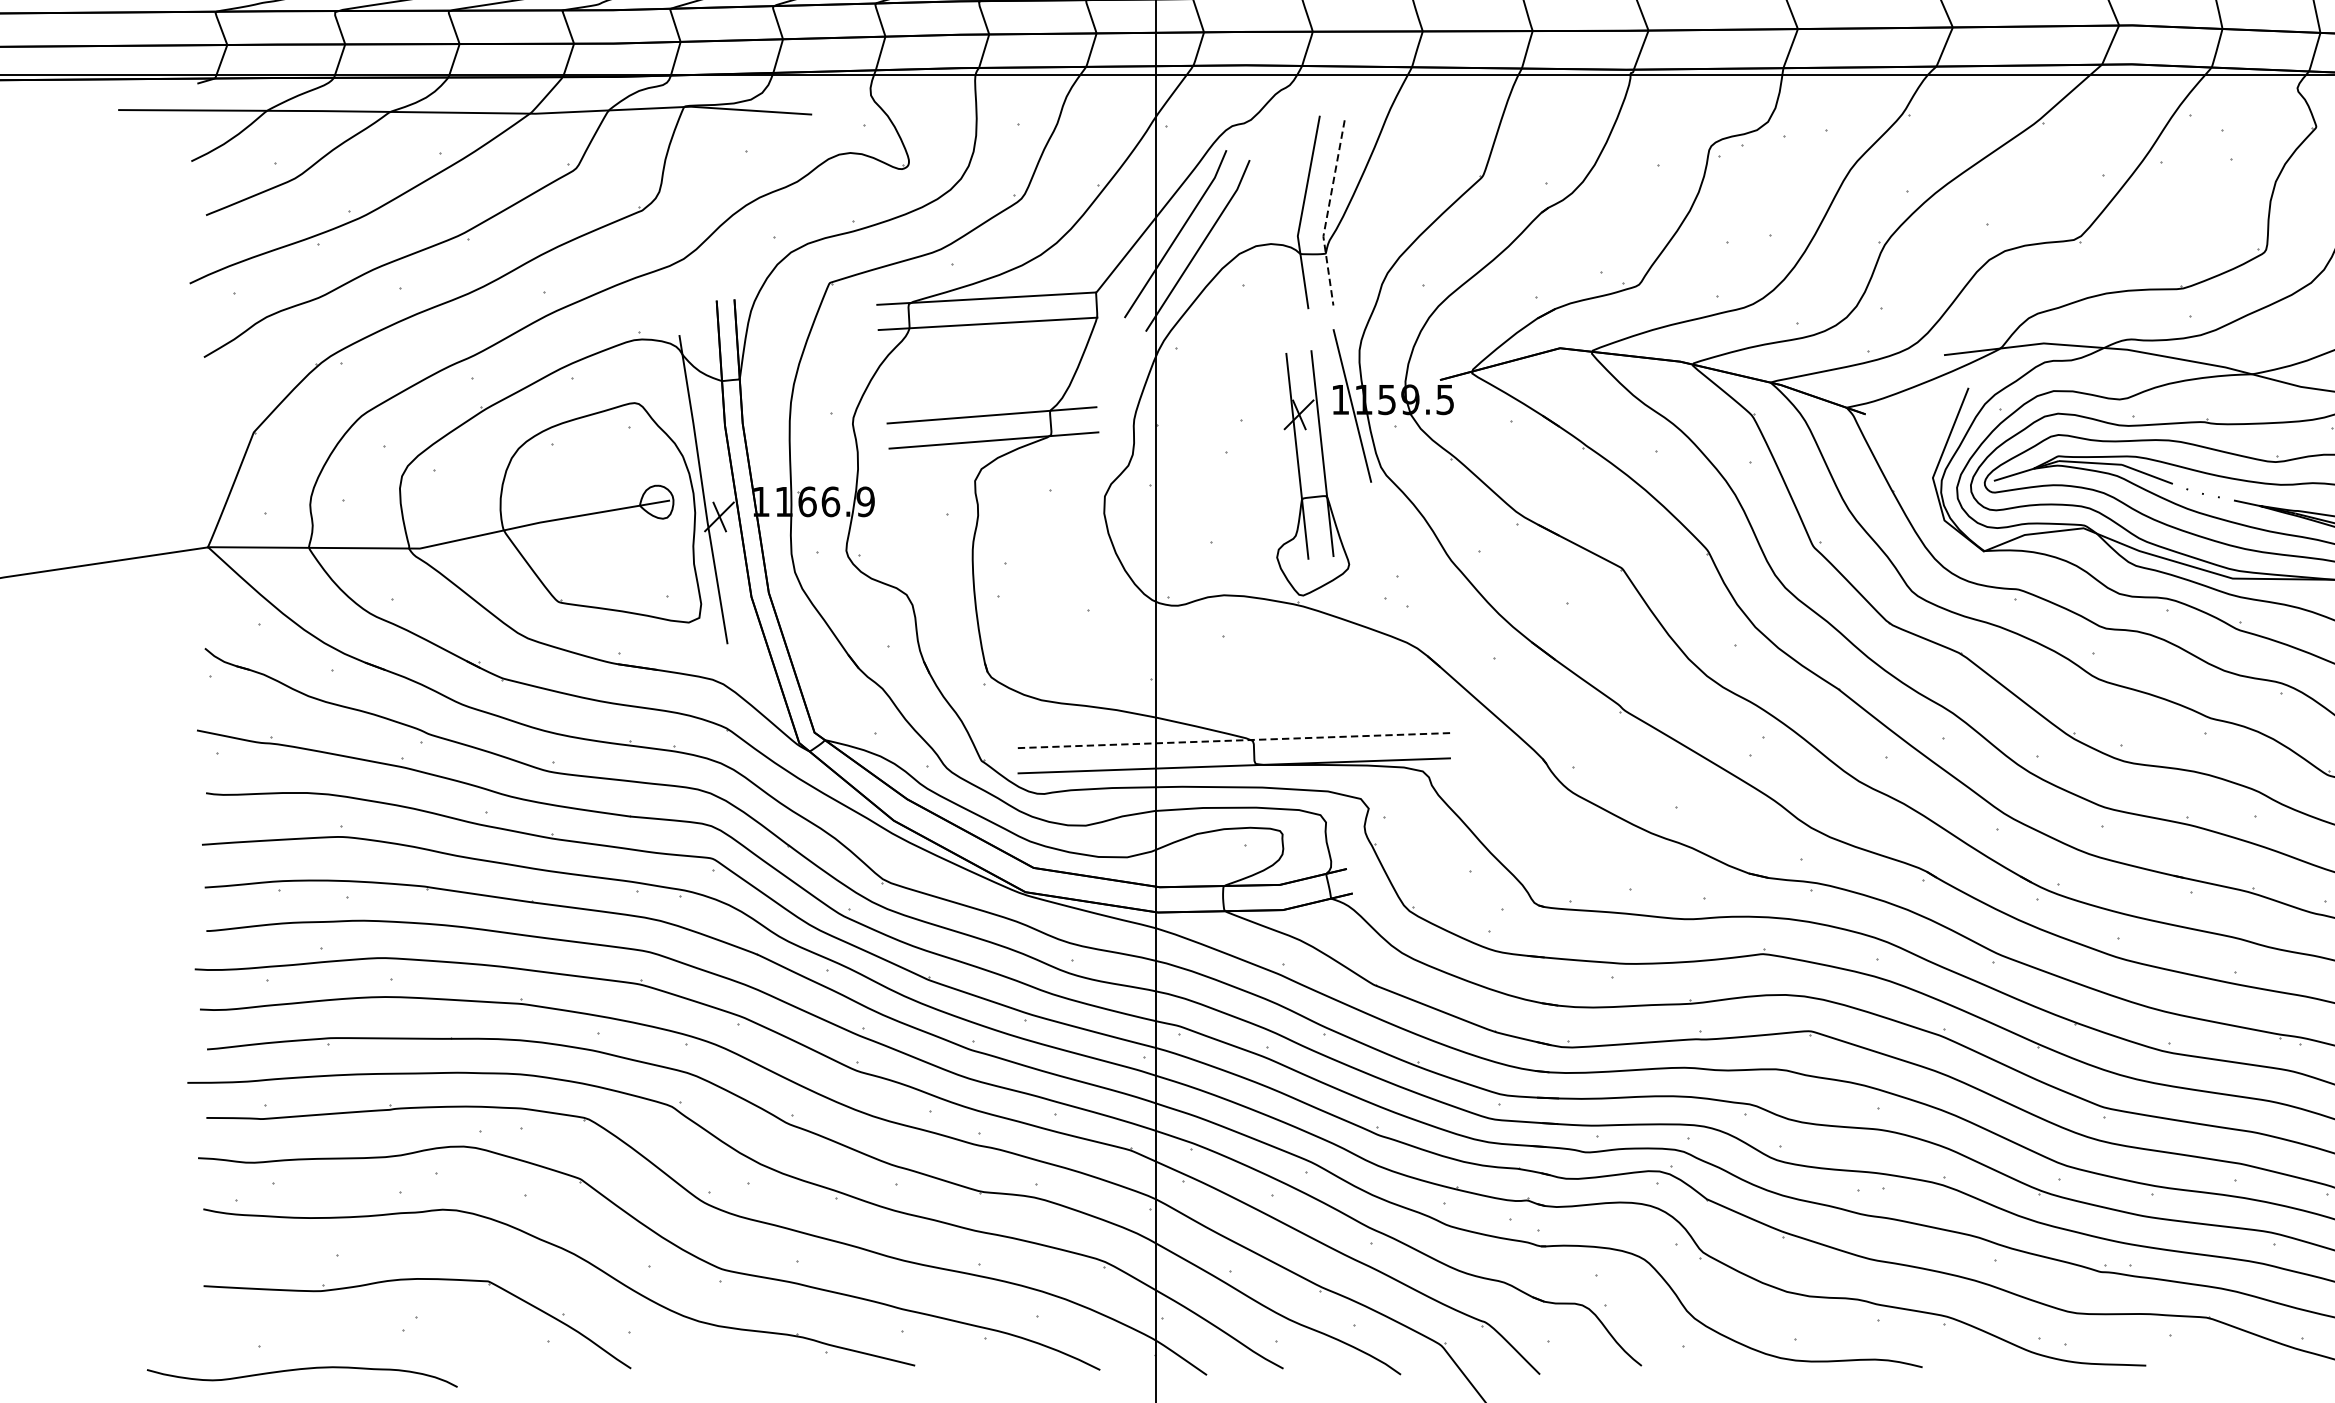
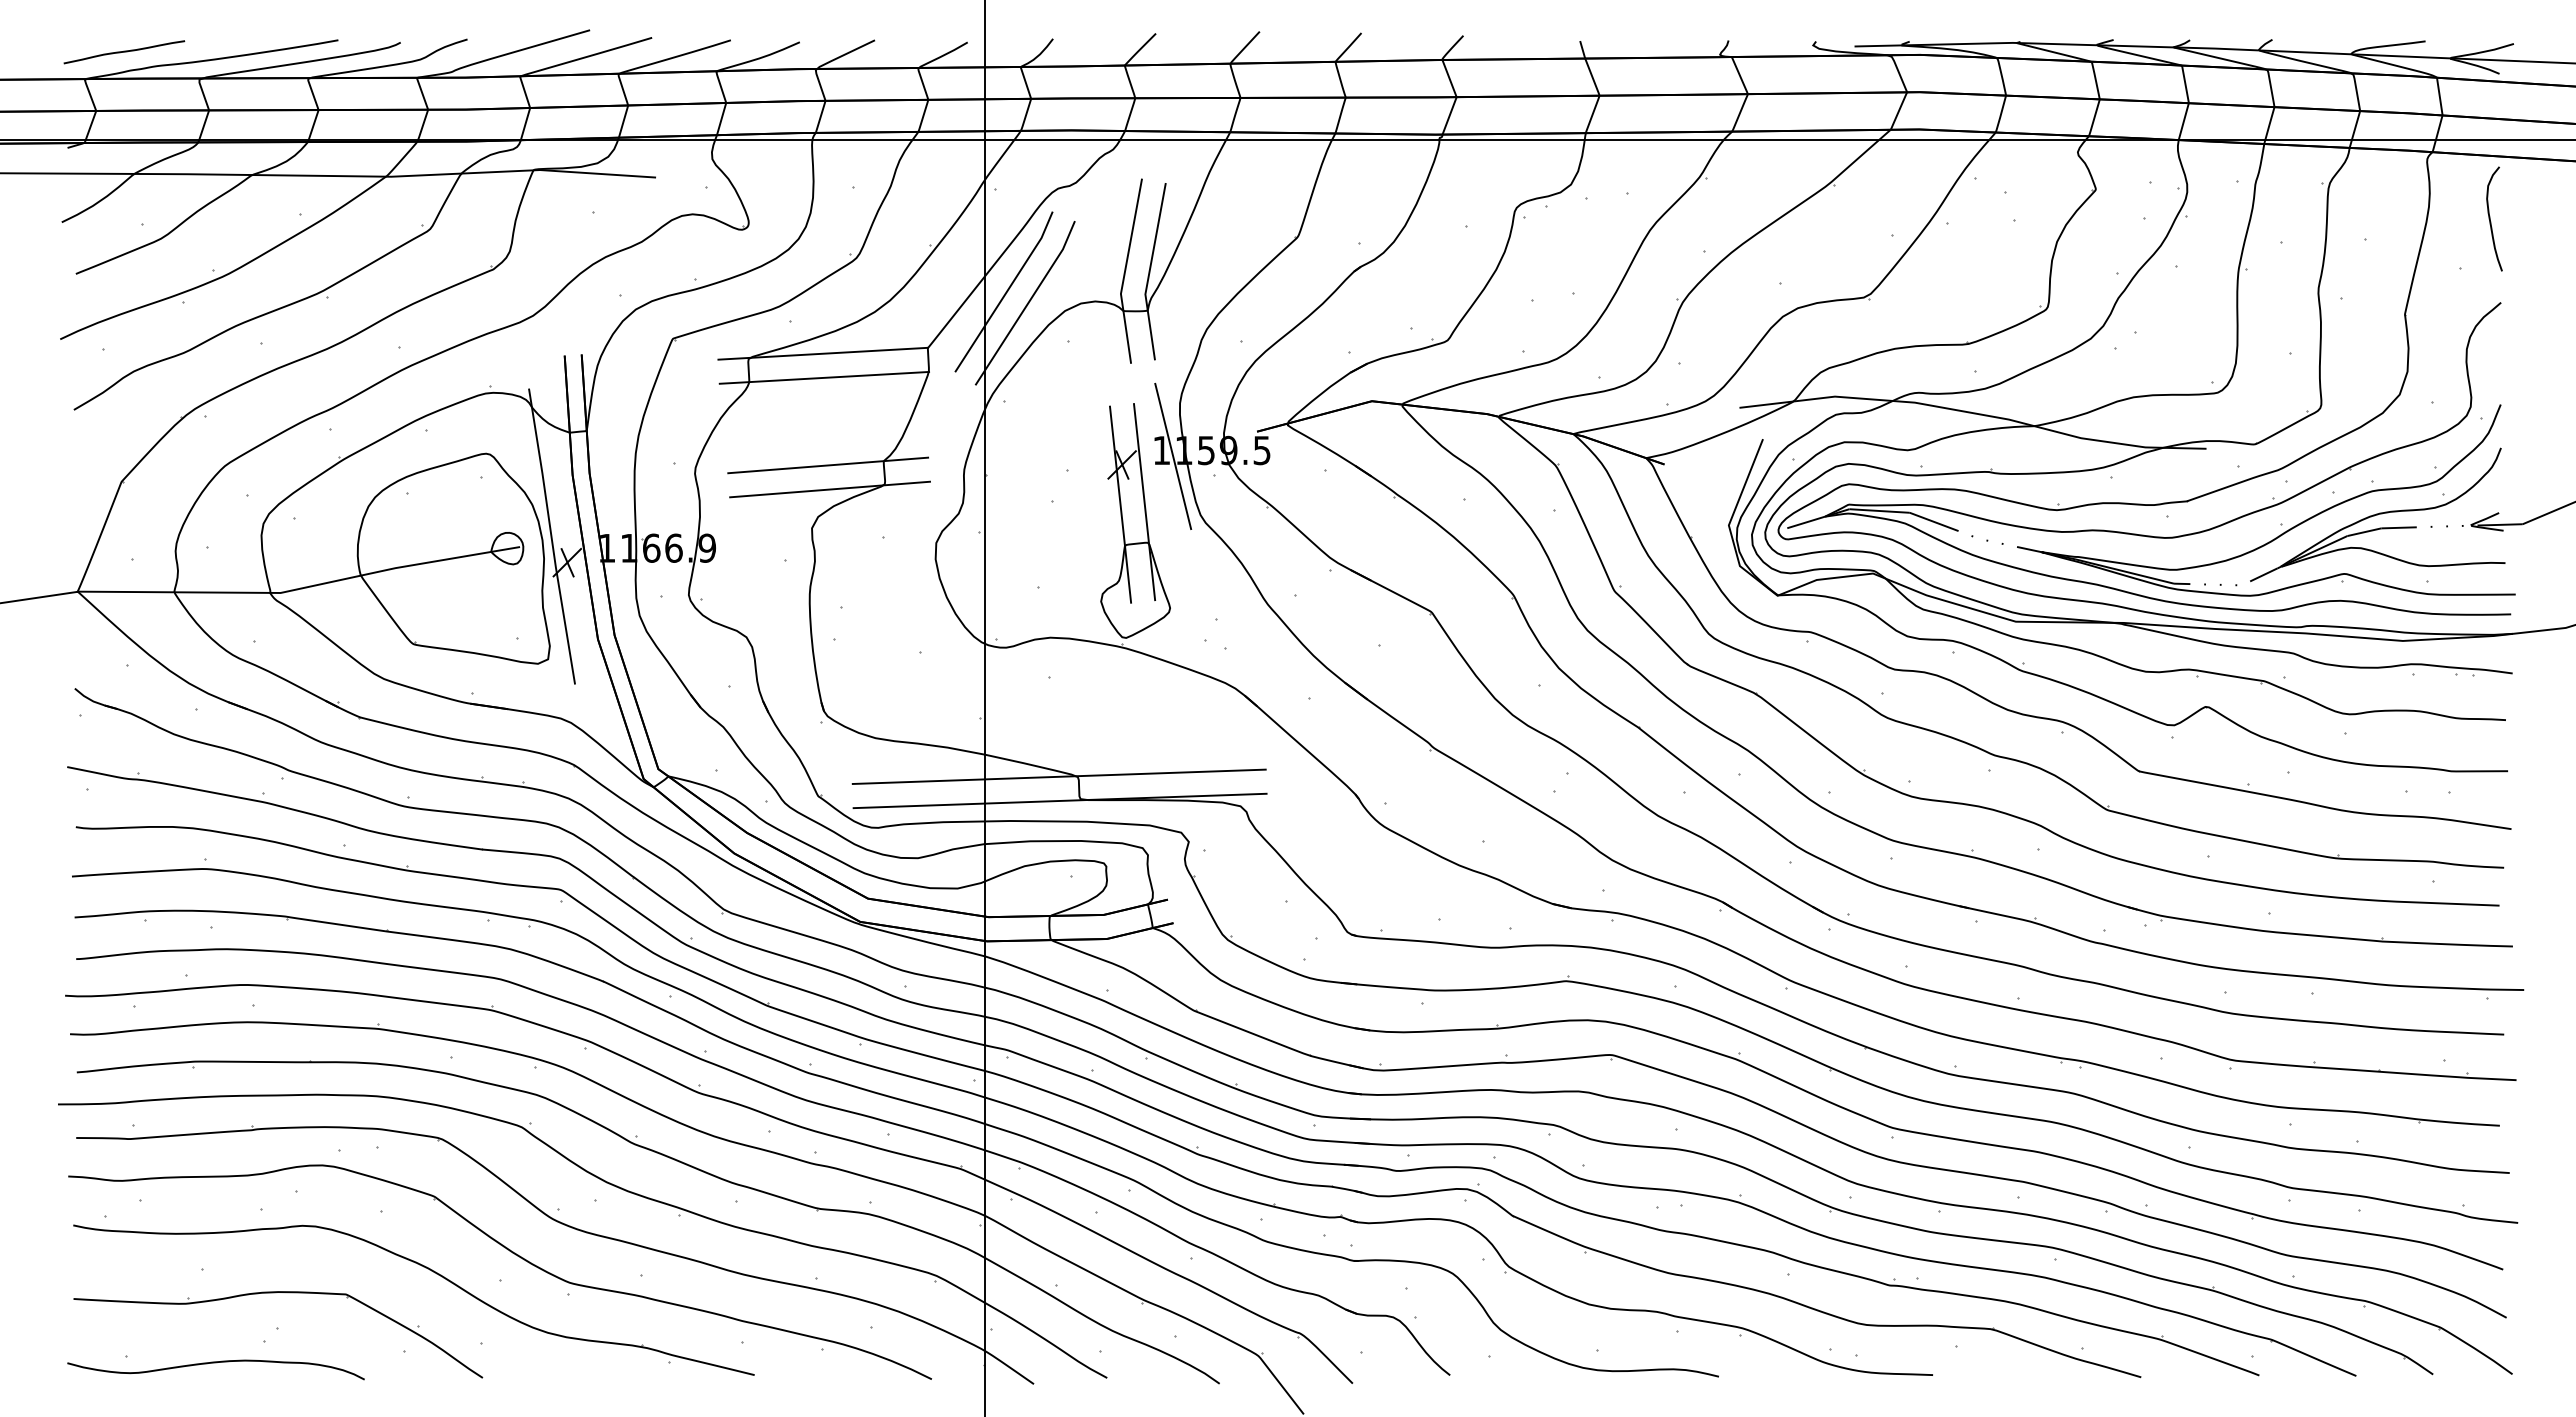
line: (1327, 212) -> (1149, 271), dashed -> solid
line: (1233, 740) -> (1059, 776), dashed -> solid
curve: (301, 1370) -> (215, 1363), moved

